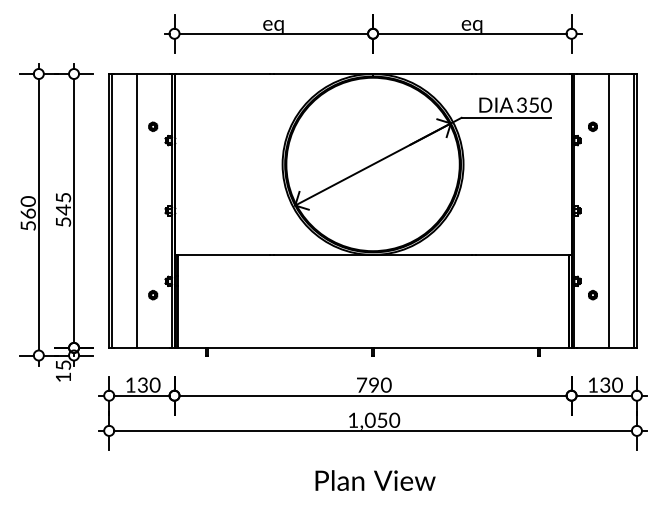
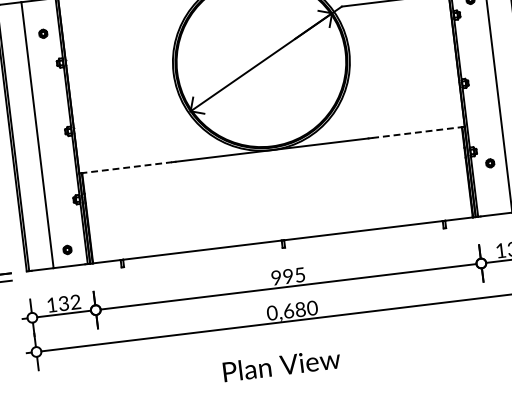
part: (153, 126) -> (43, 33), moved
line: (223, 254) -> (126, 167), solid -> dashed
line: (523, 254) -> (418, 132), solid -> dashed
part: (153, 295) -> (67, 250), moved
text: (374, 384) -> (288, 275), 790 -> 995
text: (154, 385) -> (75, 302), 130 -> 132
text: (367, 419) -> (285, 310), 1,050 -> 0,680
text: (375, 480) -> (281, 365), moved

